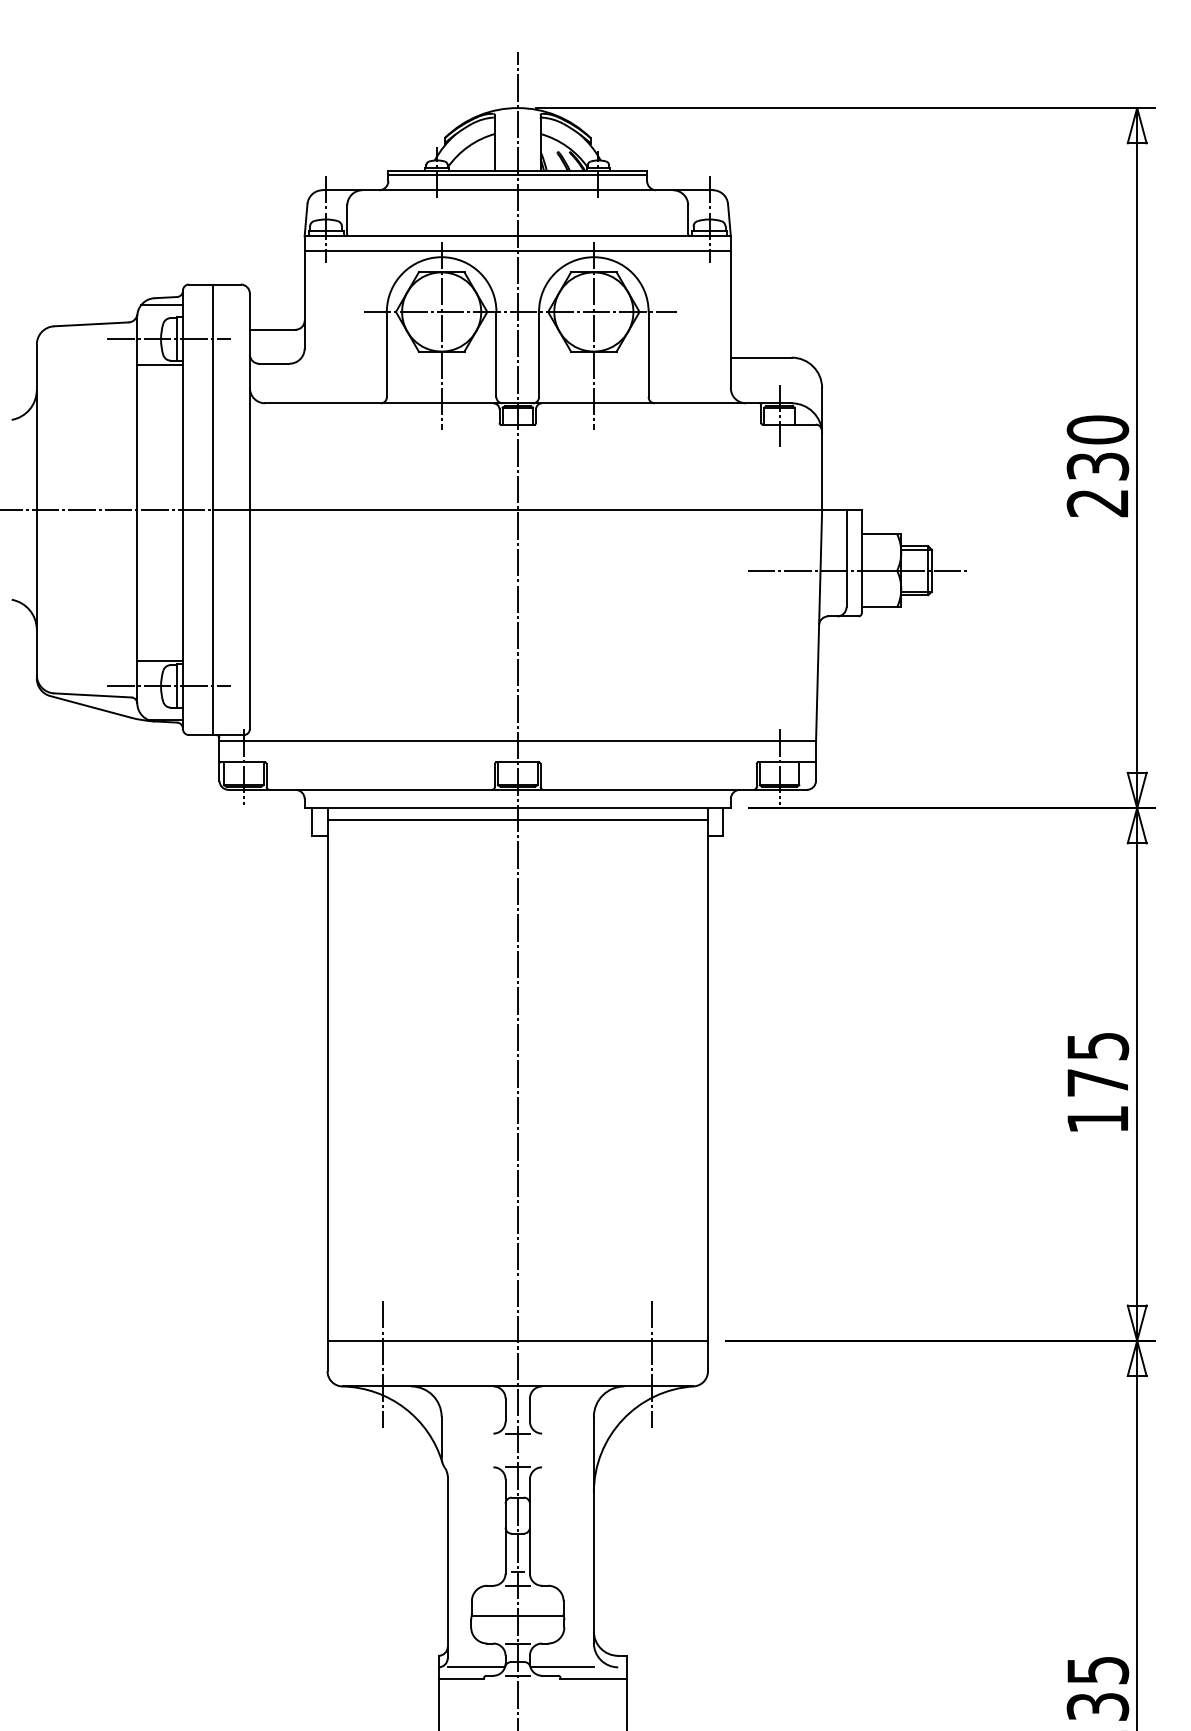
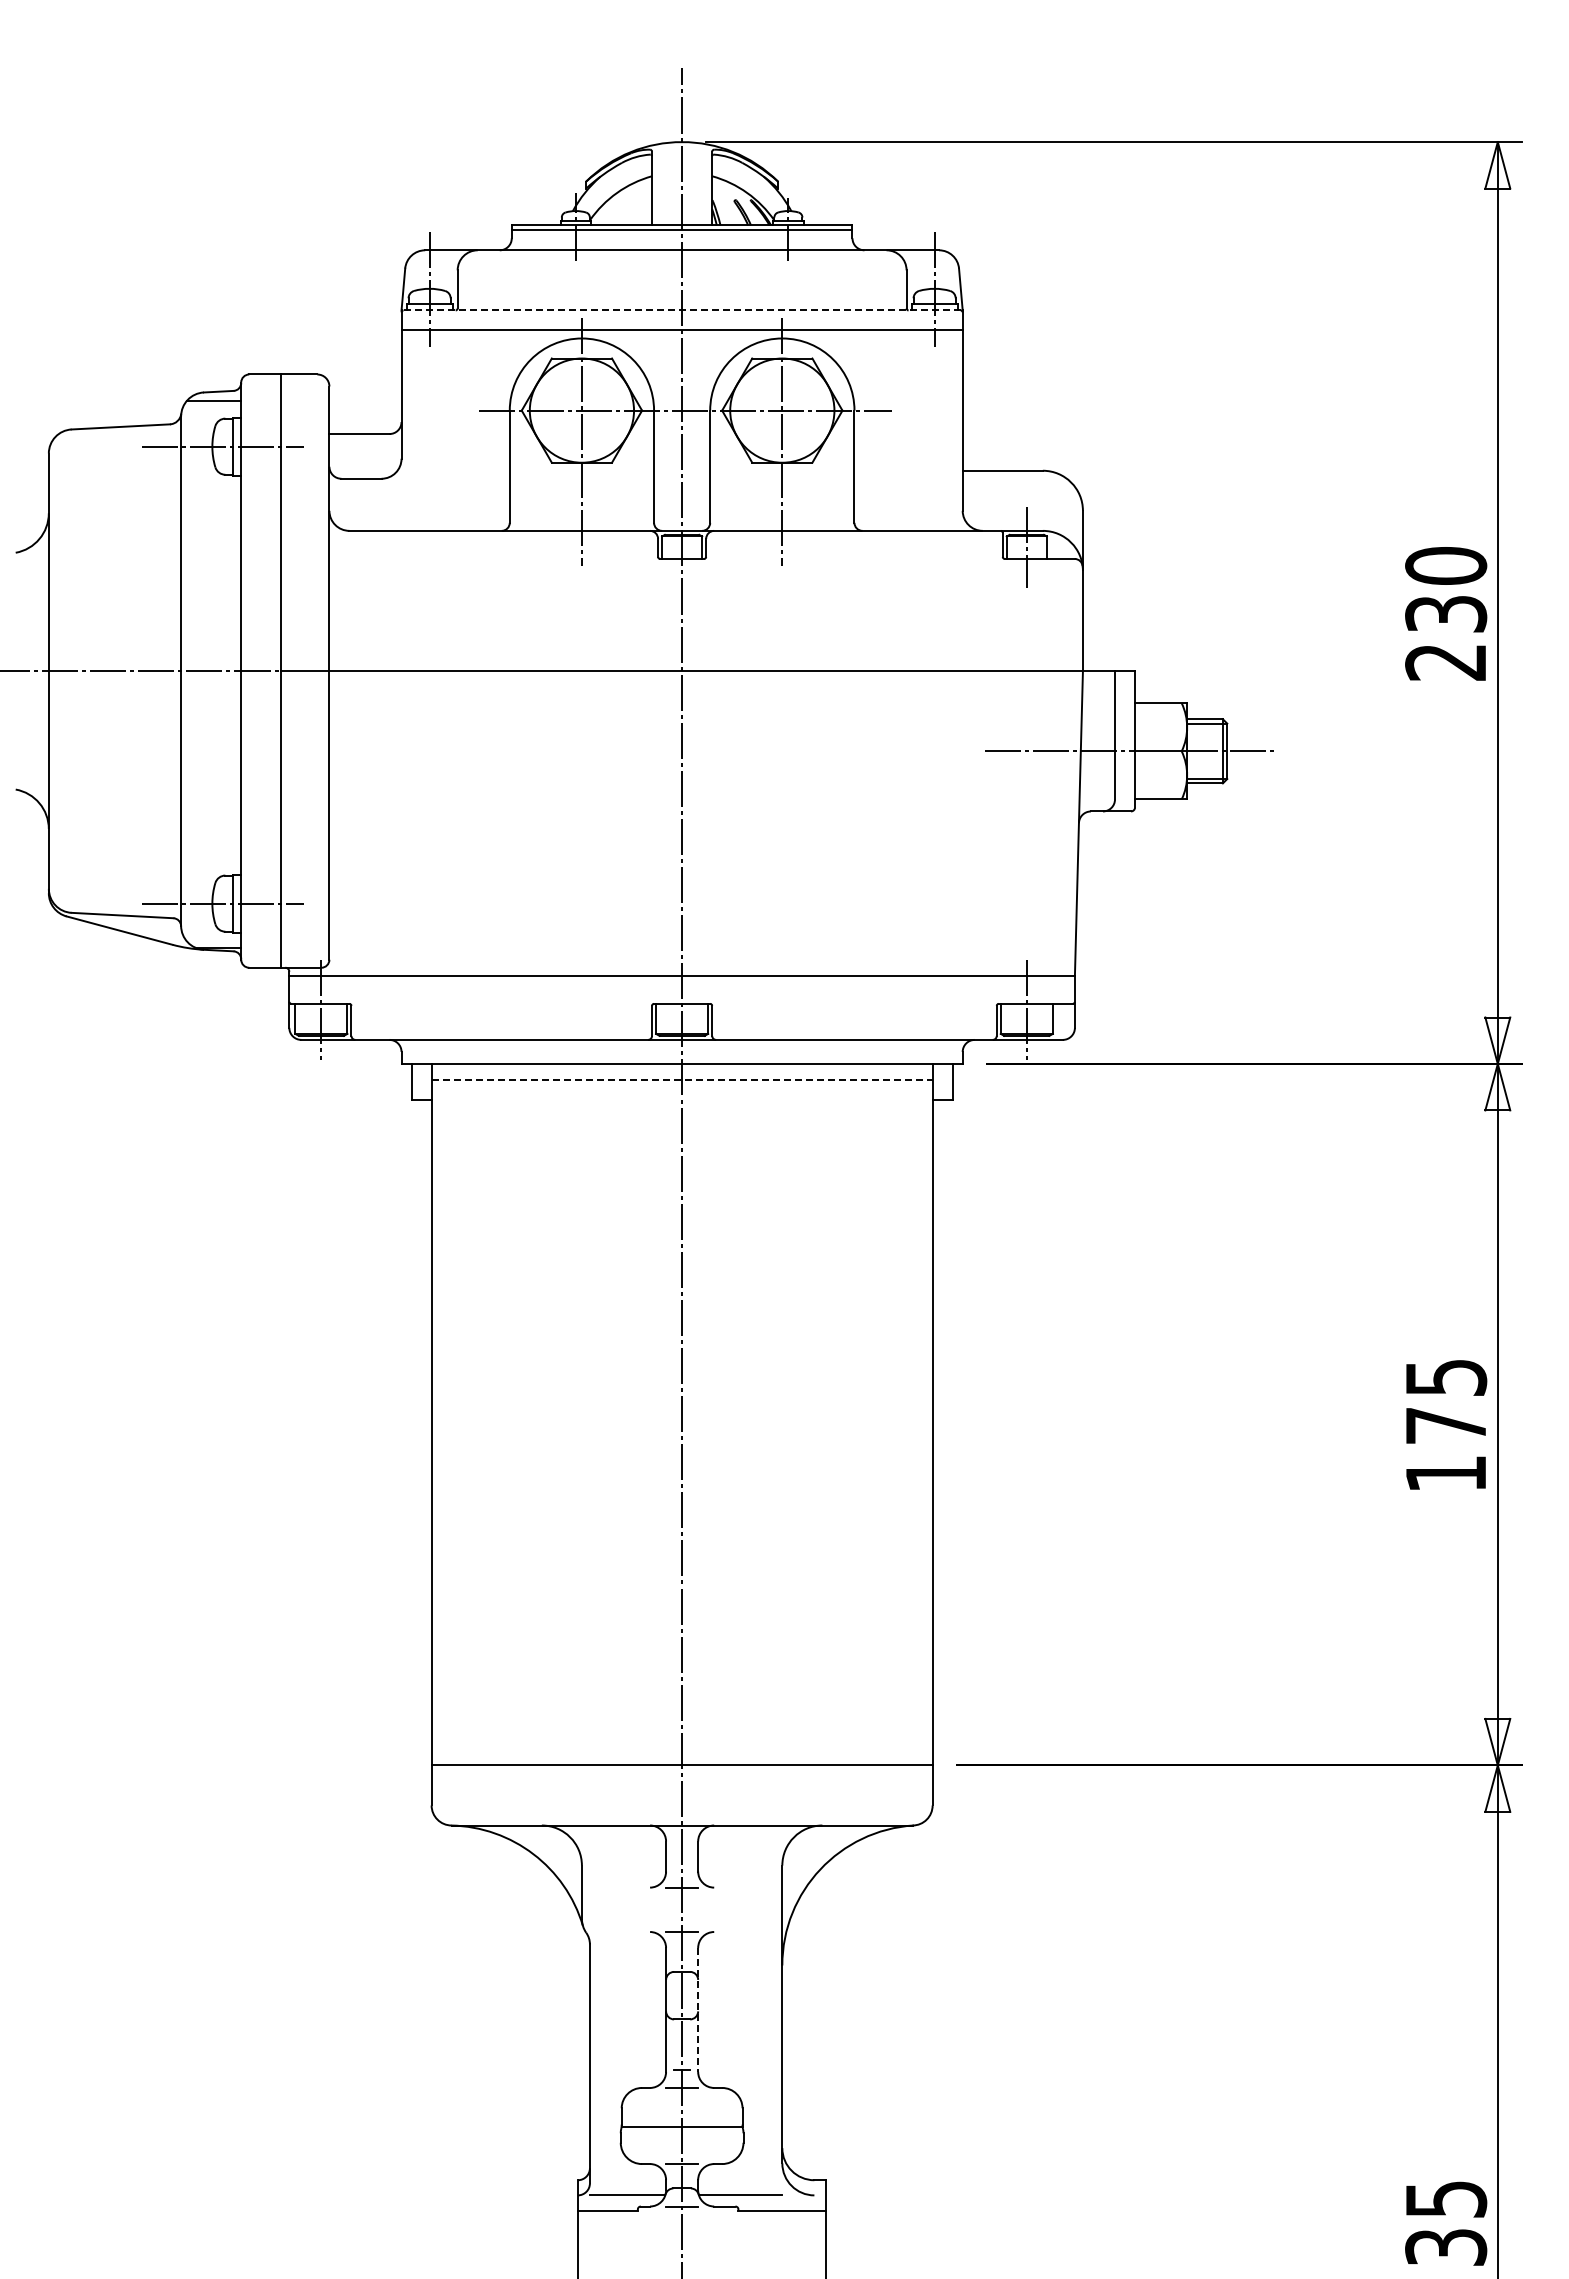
line: (518, 235) -> (682, 310), solid -> dashed
line: (160, 365) -> (211, 480), removed
line: (160, 660) -> (211, 869), removed
line: (518, 820) -> (682, 1080), solid -> dashed
line: (382, 1364) -> (504, 1796), removed
line: (652, 1364) -> (859, 1796), removed
line: (530, 1526) -> (698, 2009), solid -> dashed

